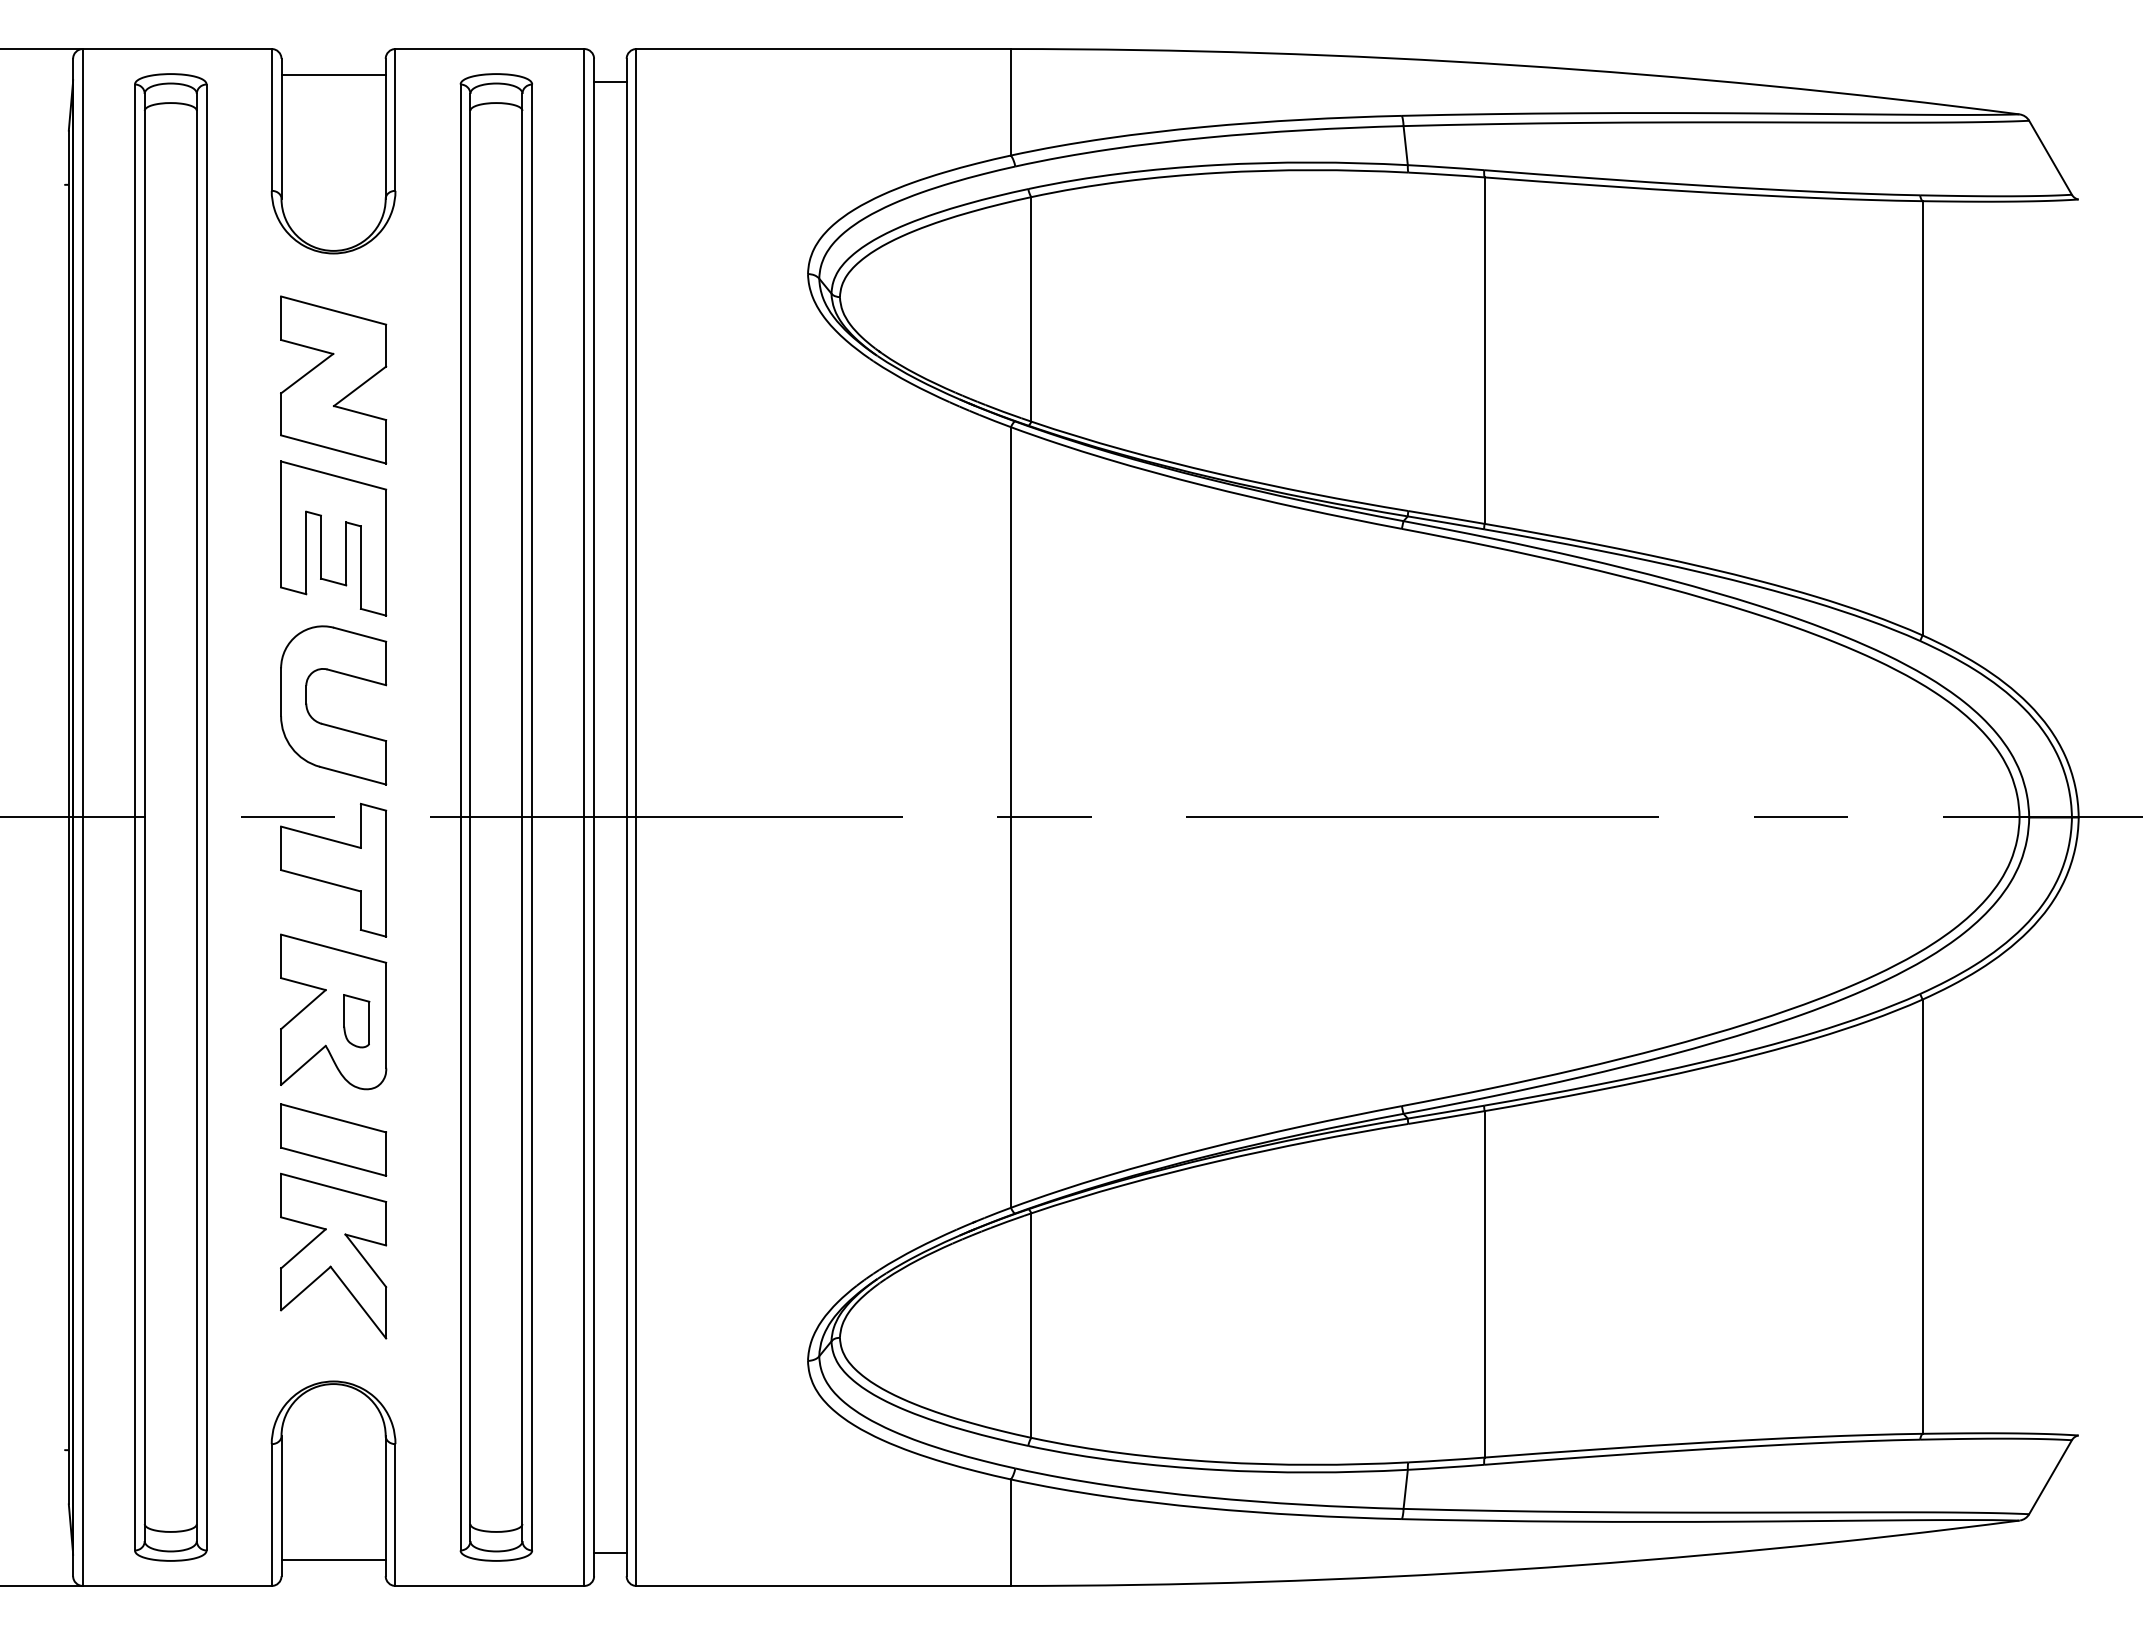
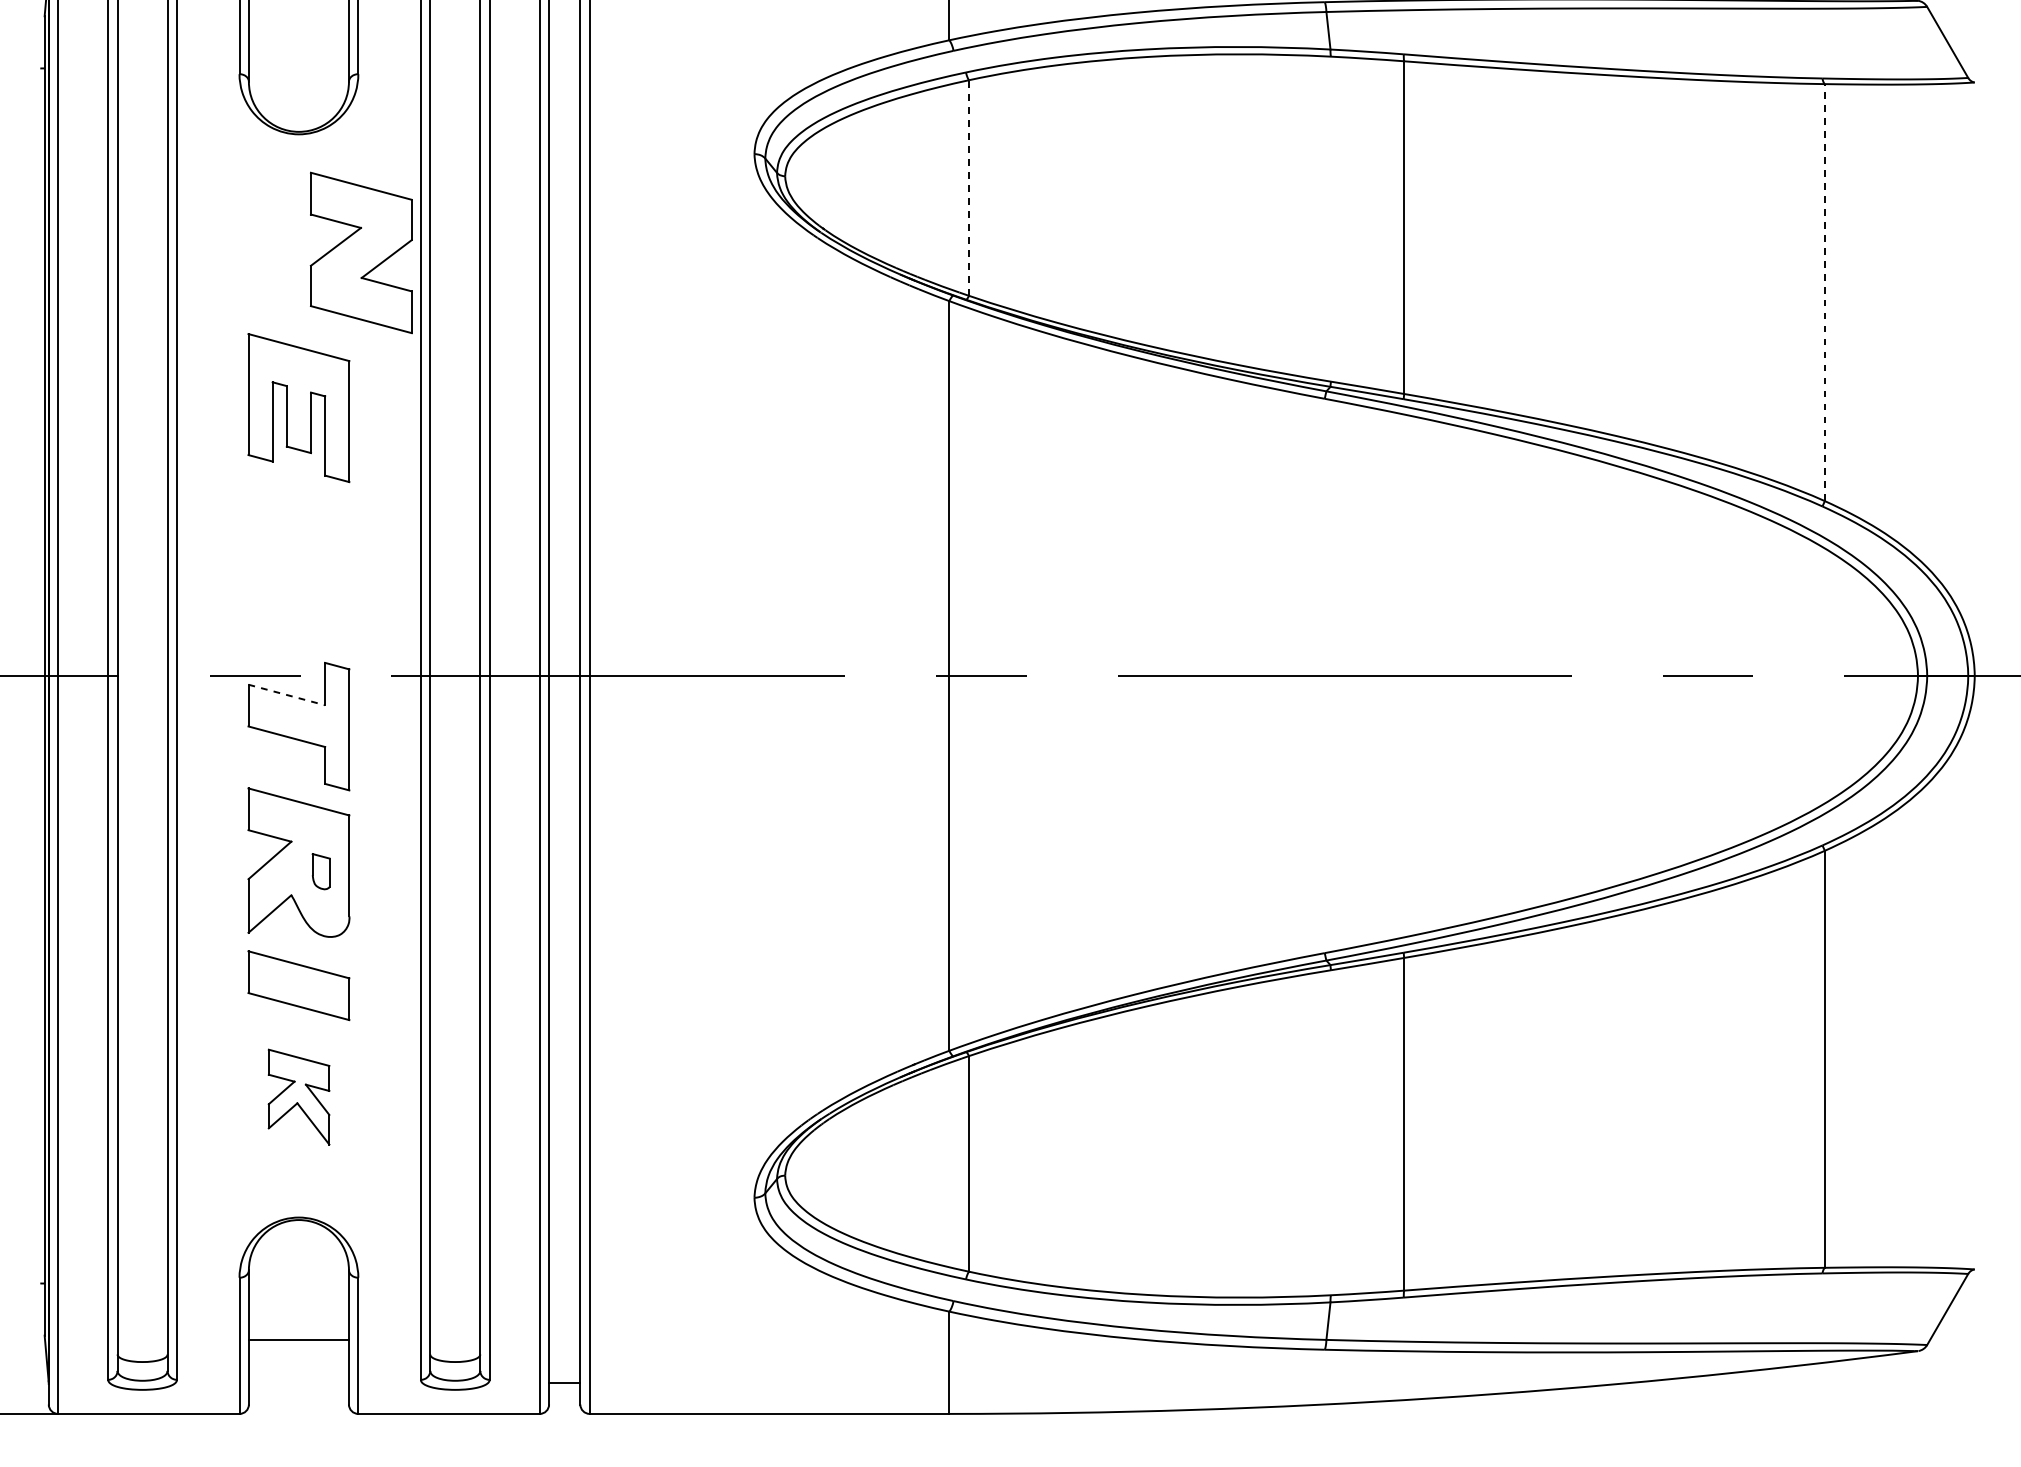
line: (1031, 308) -> (969, 187), solid -> dashed
part: (333, 379) -> (361, 252), moved
line: (1922, 417) -> (1824, 291), solid -> dashed
part: (328, 724) -> (294, 586), removed
line: (321, 837) -> (287, 695), solid -> dashed
part: (356, 1021) -> (320, 871), size x0.7
part: (333, 1255) -> (298, 1096), size x0.6
line: (333, 1559) -> (298, 1339), moved

